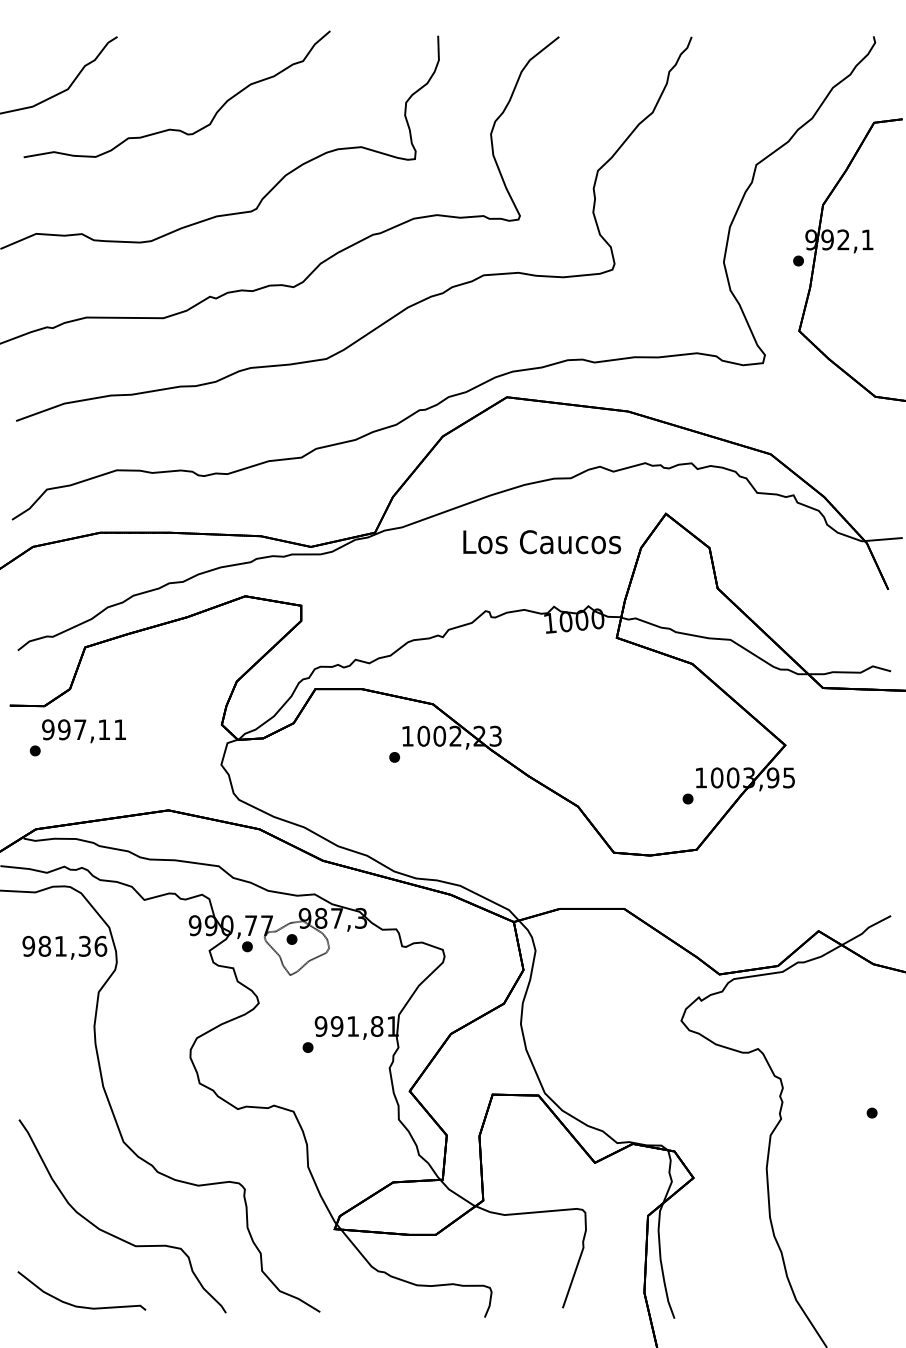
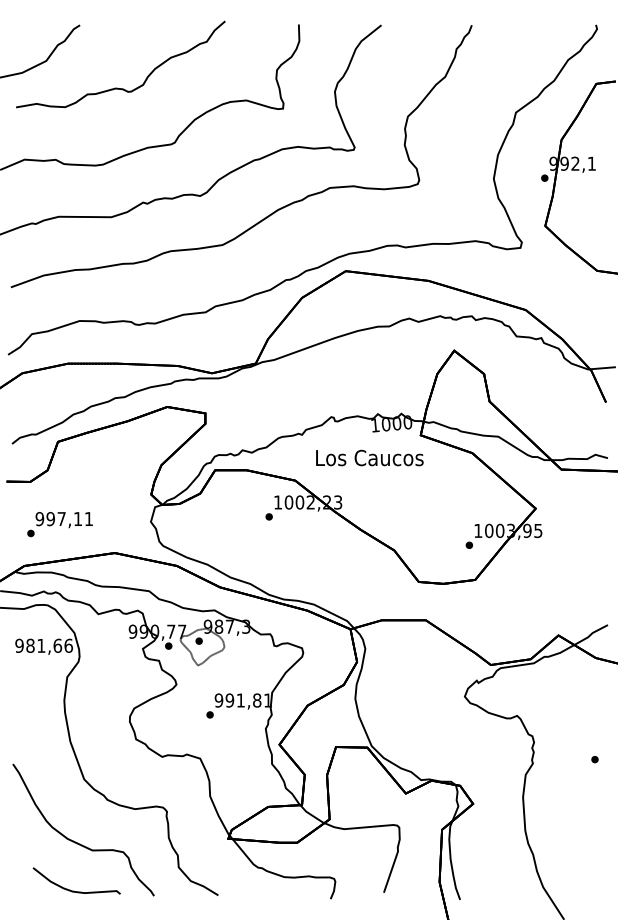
text: (541, 541) -> (369, 457), moved
text: (77, 737) -> (59, 524), moved
text: (84, 945) -> (57, 645), 981,36 -> 981,66
curve: (78, 1304) -> (74, 890), moved

